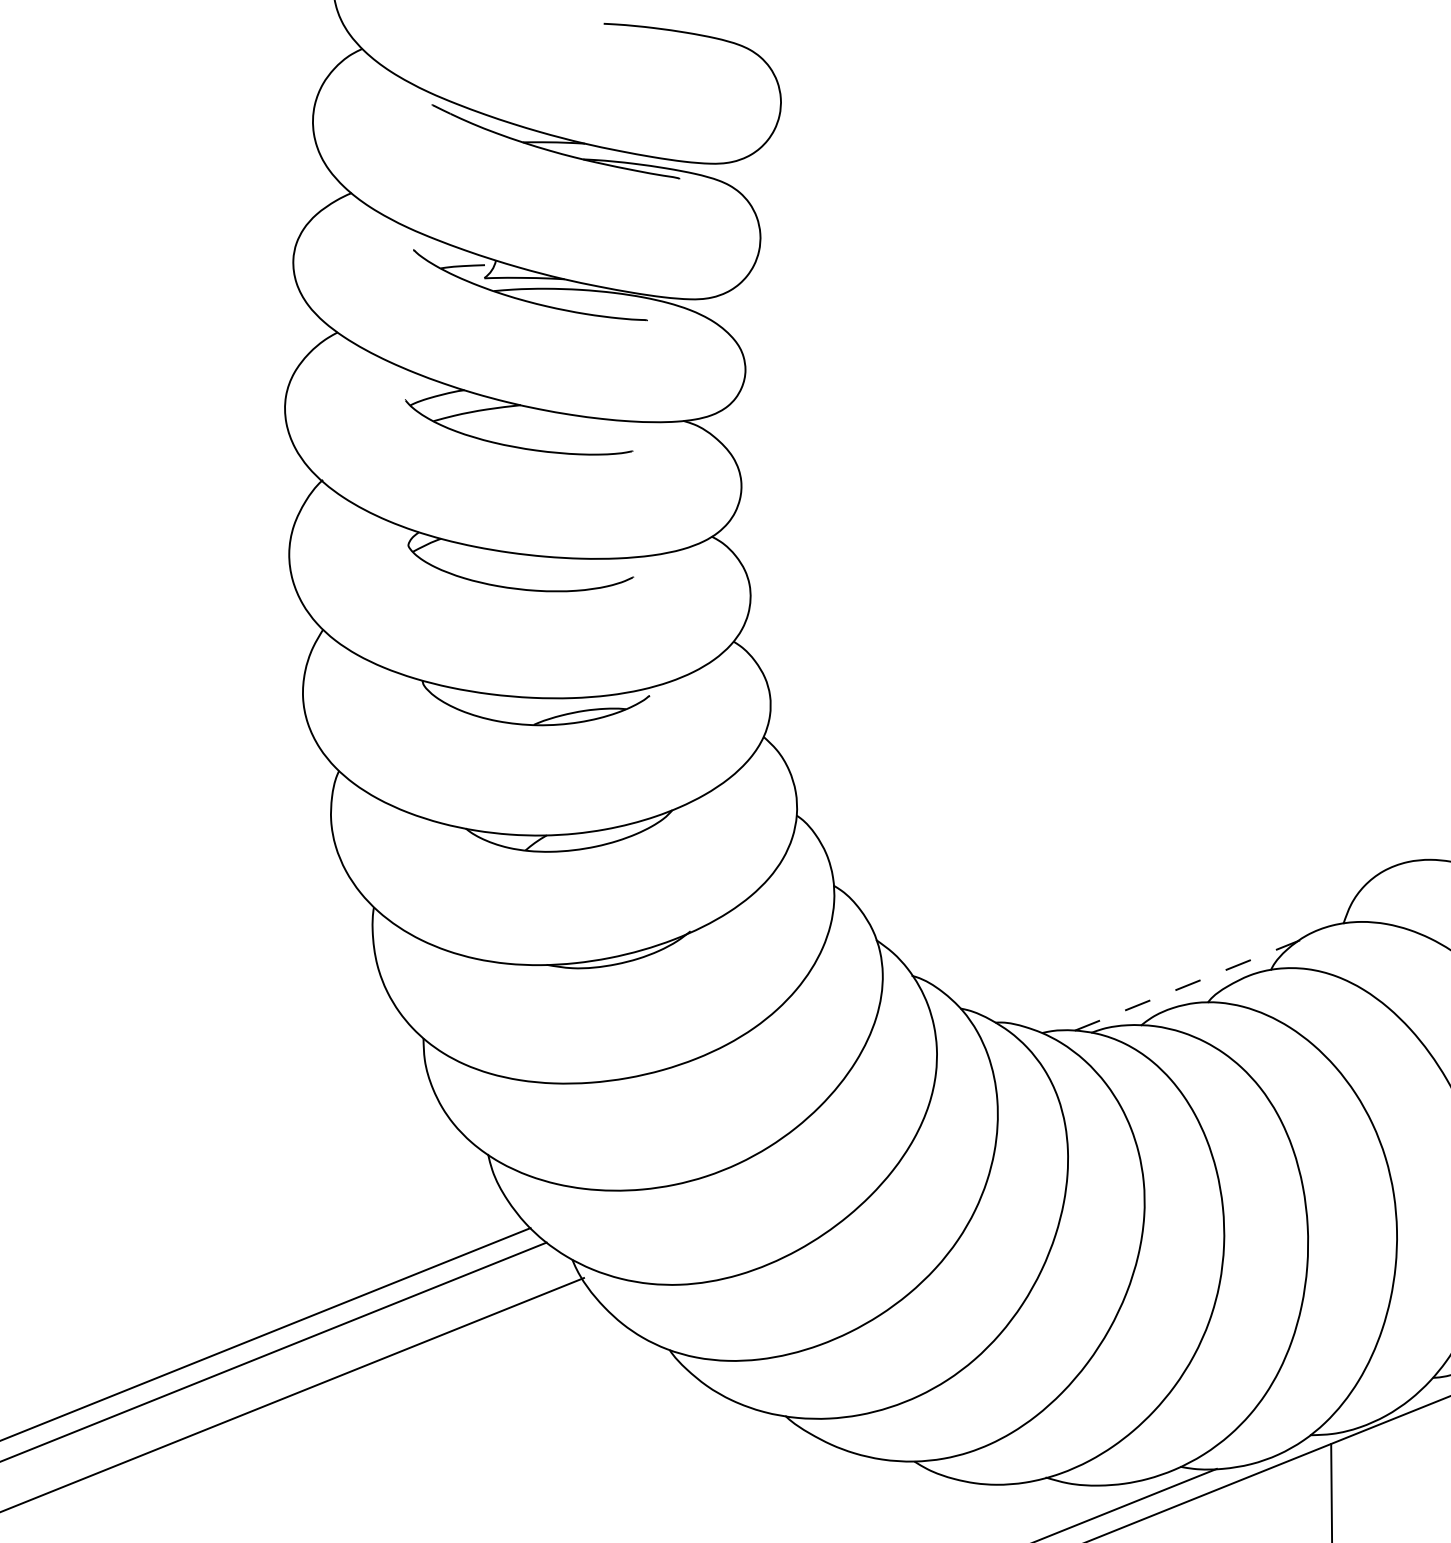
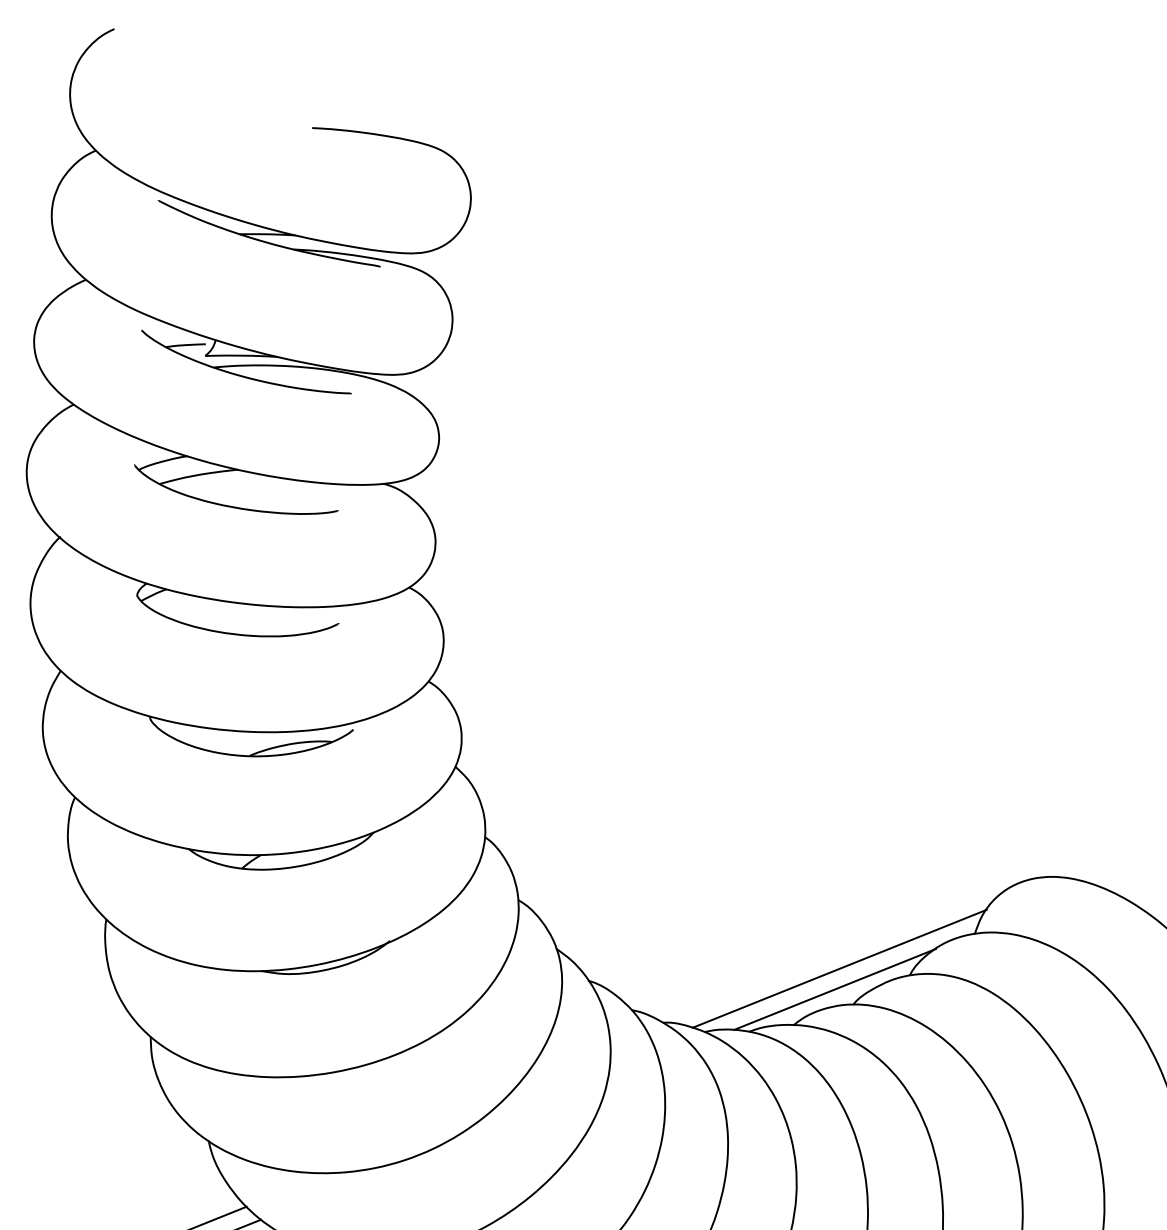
line: (1192, 962) -> (839, 968), added
line: (1187, 985) -> (835, 989), dashed -> solid

